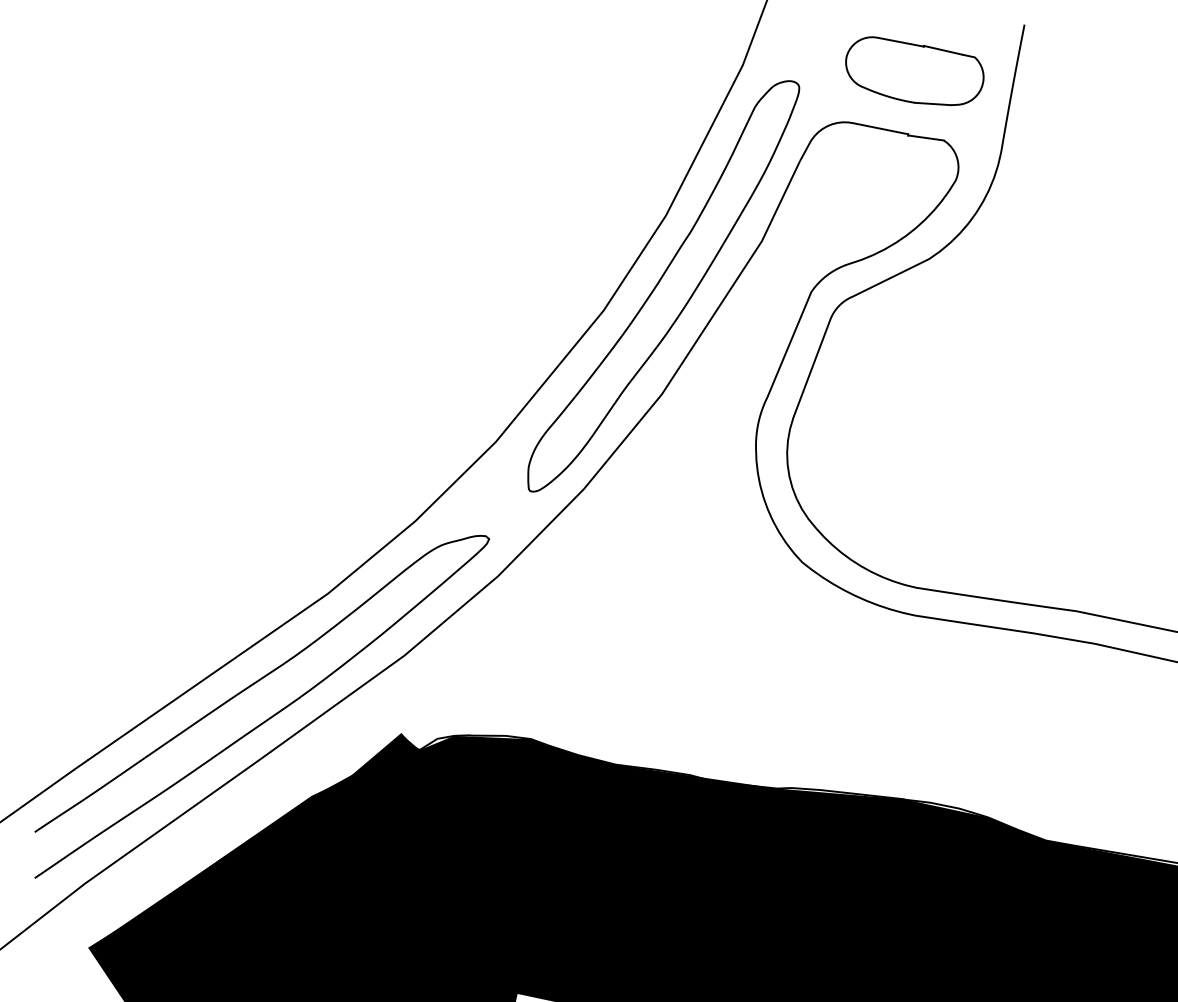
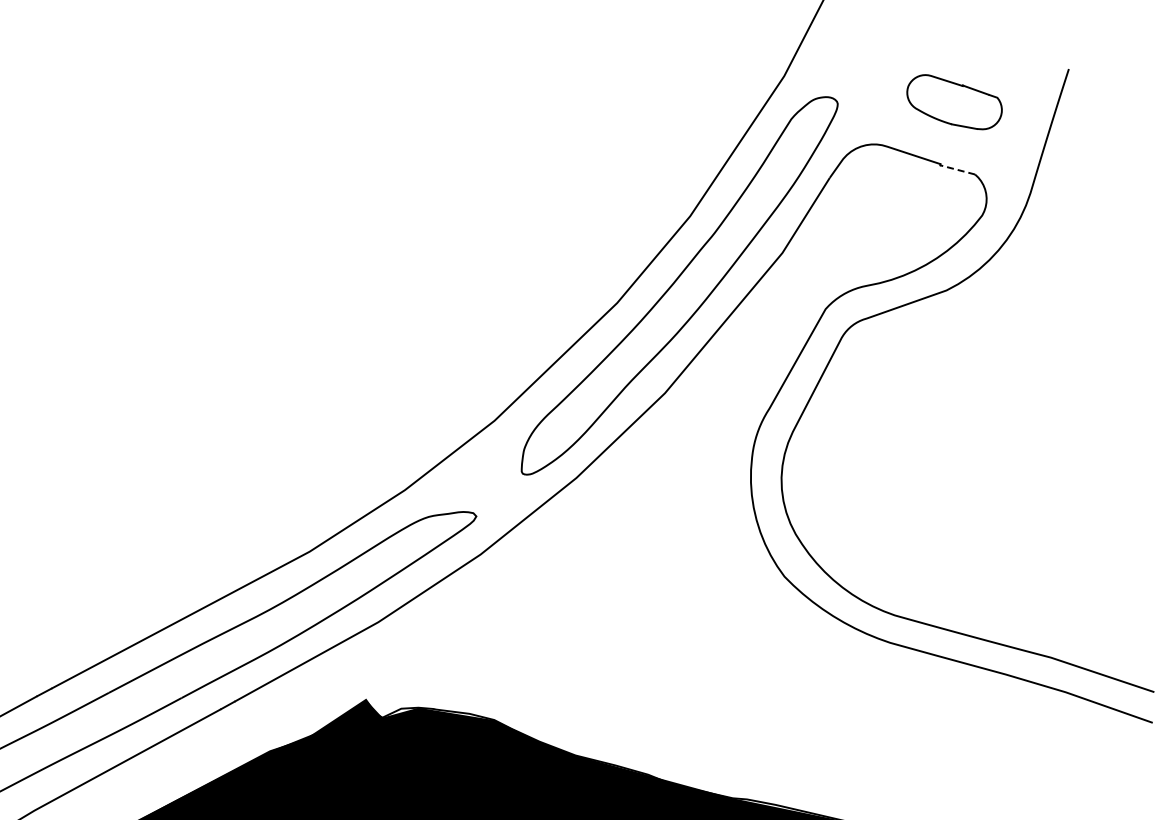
part: (914, 71) -> (954, 102), size x0.7
line: (926, 137) -> (958, 169), solid -> dashed

